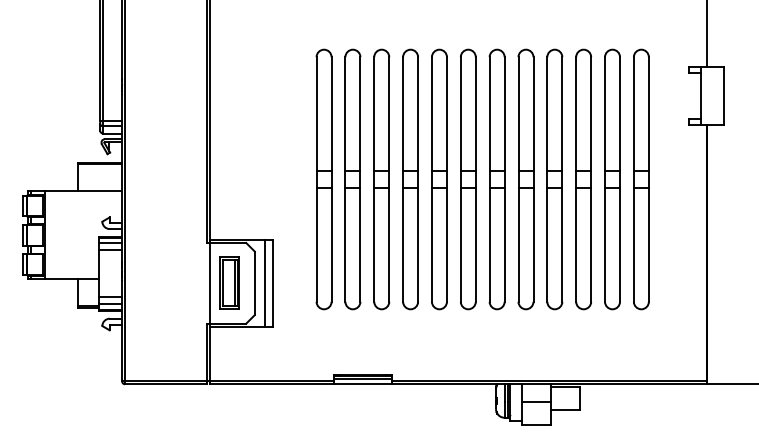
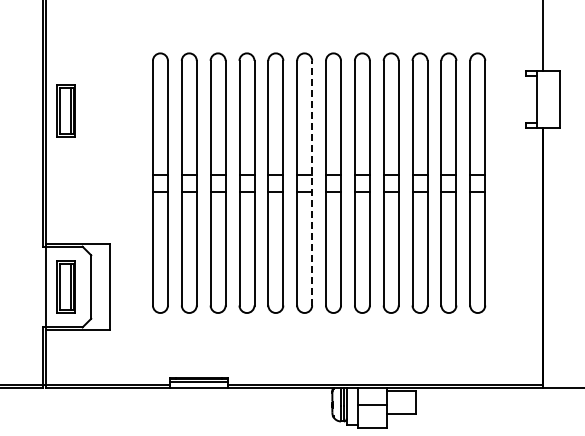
part: (229, 106) -> (65, 110), added
line: (475, 179) -> (311, 183), solid -> dashed
line: (264, 283) -> (100, 287), removed

